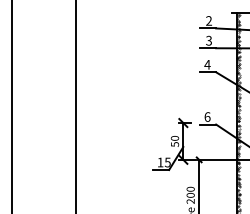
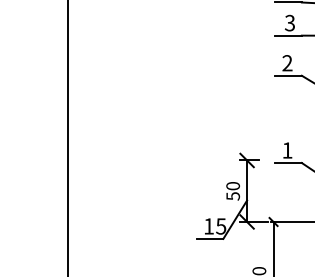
text: (207, 64) -> (287, 62), 4 -> 2
text: (207, 116) -> (287, 149), 6 -> 1

